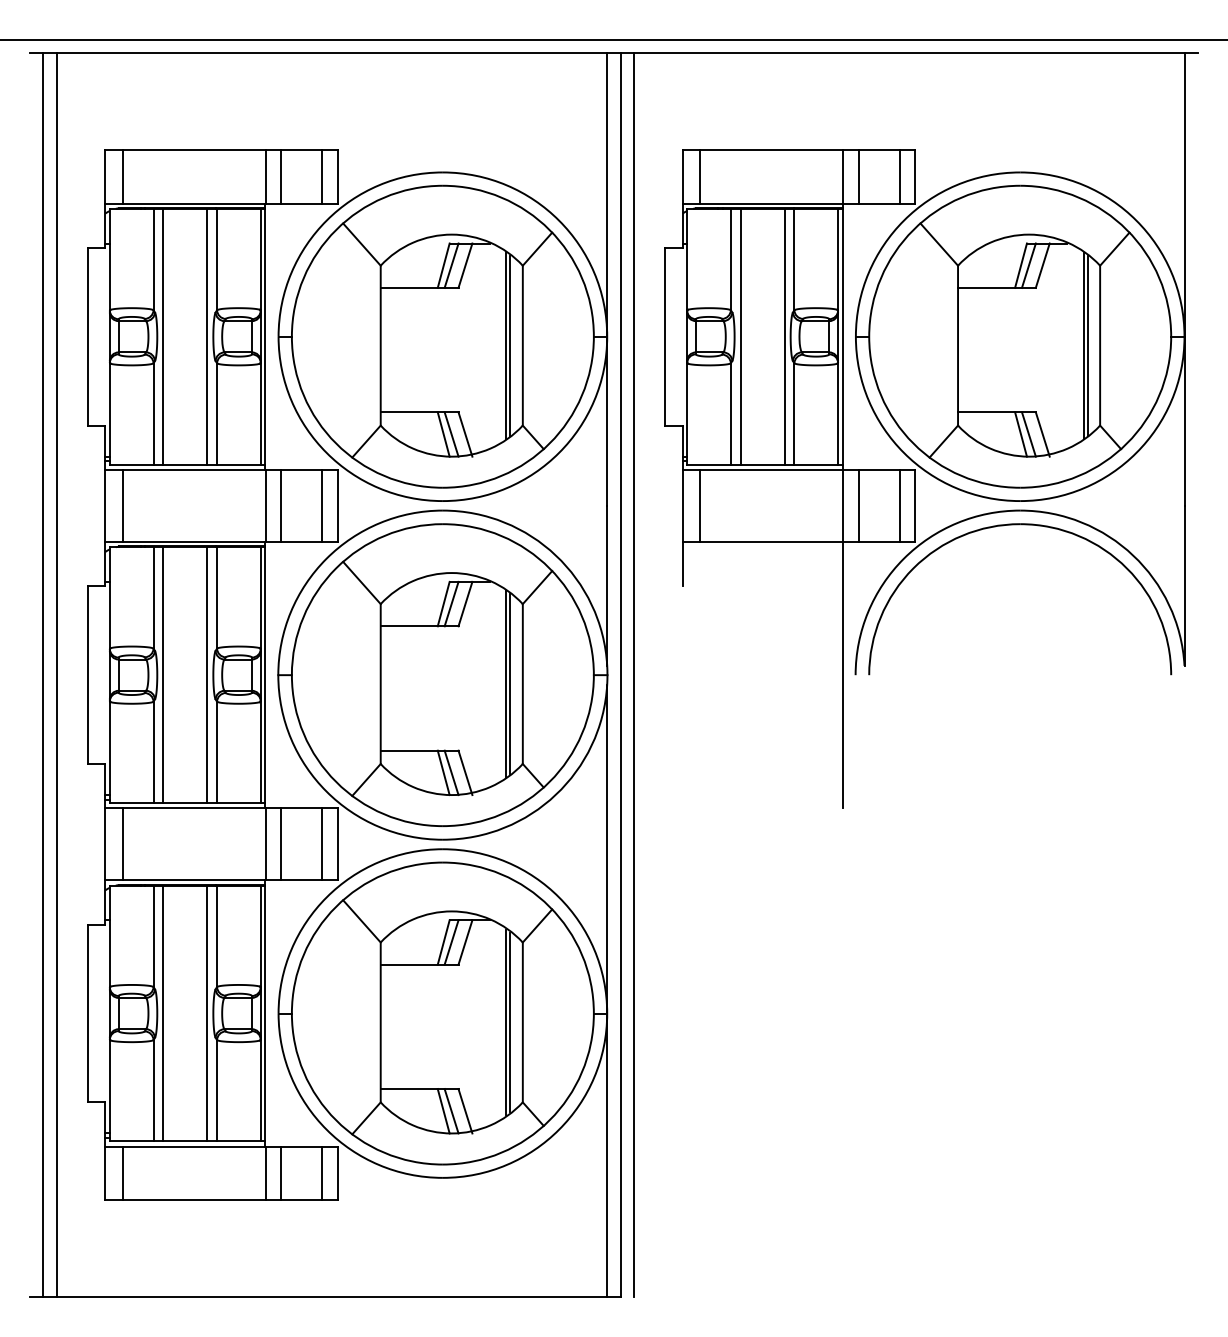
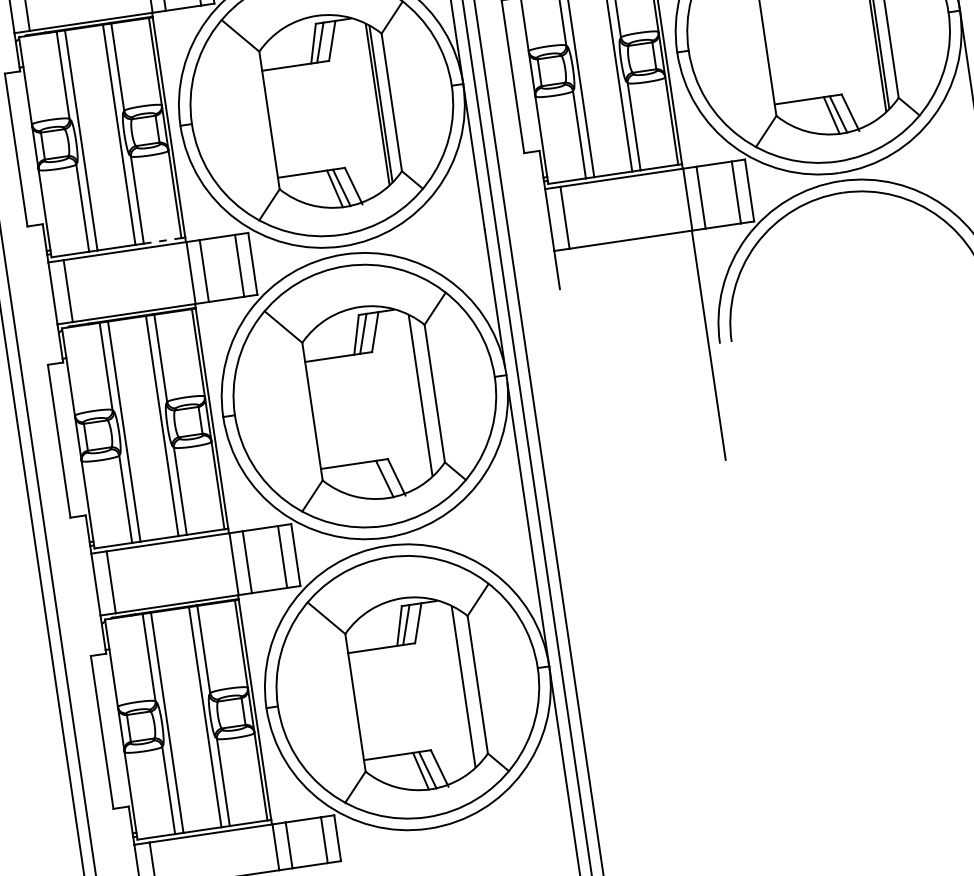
line: (238, 464) -> (162, 240), solid -> dashed
line: (510, 683) -> (424, 394), removed
line: (443, 772) -> (377, 479), removed
line: (510, 1022) -> (467, 686), removed

